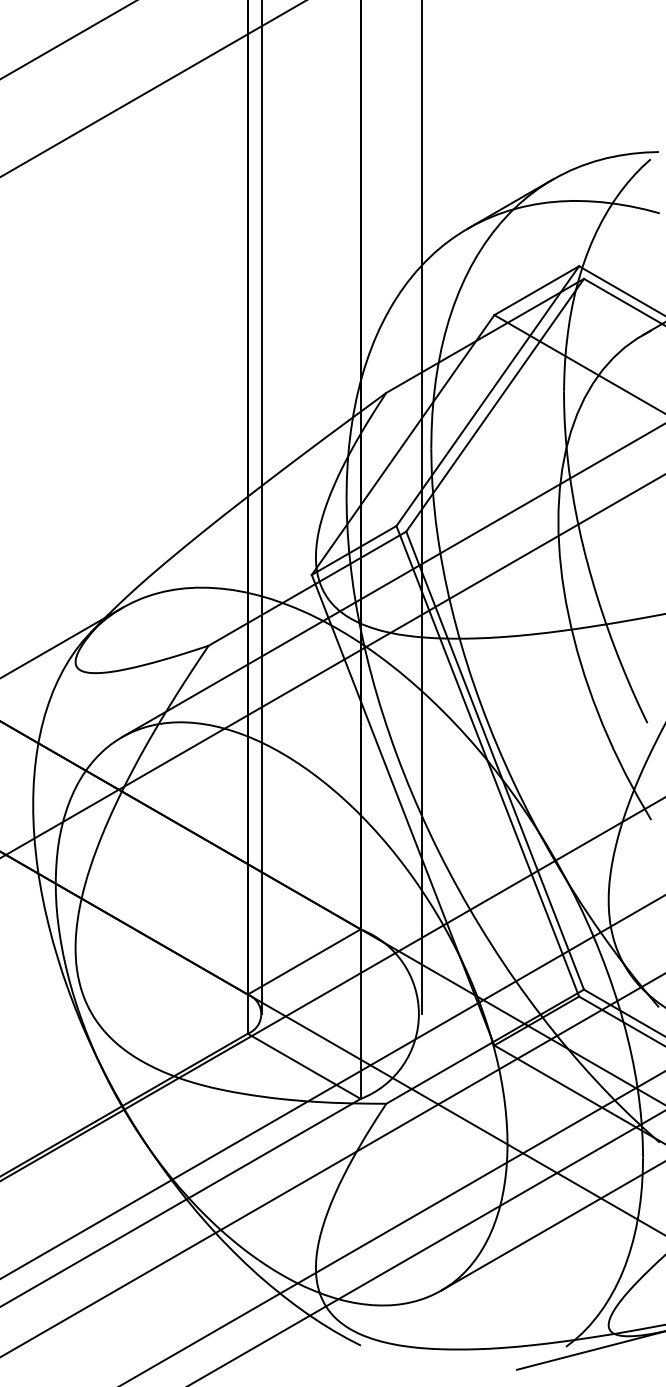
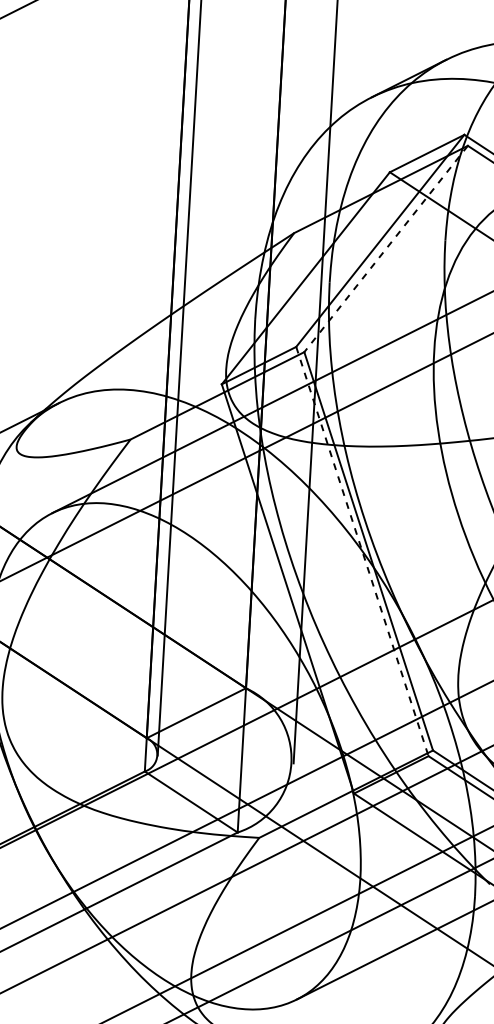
line: (494, 405) -> (385, 249), solid -> dashed
line: (487, 761) -> (362, 551), solid -> dashed

